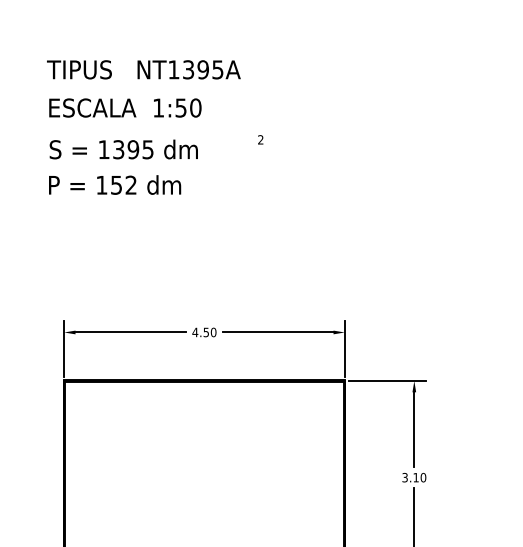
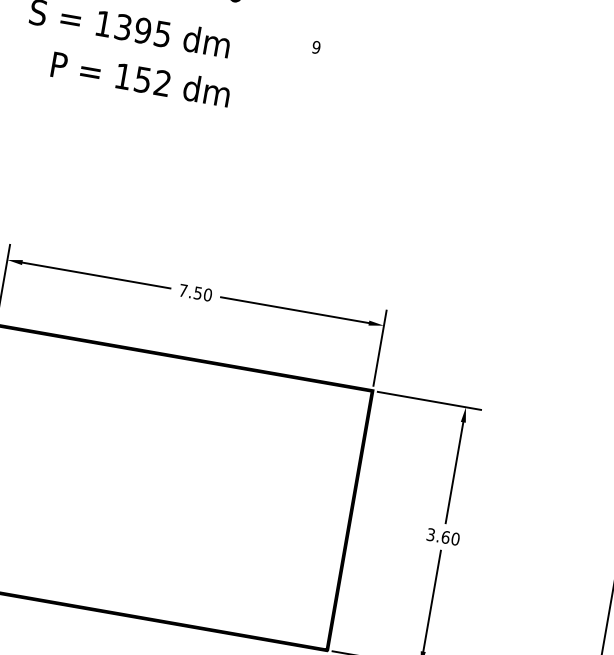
text: (260, 139) -> (316, 46), 2 -> 9
text: (115, 184) -> (141, 78), moved
text: (195, 332) -> (183, 290), 4.50 -> 7.50
text: (415, 477) -> (444, 536), 3.10 -> 3.60

